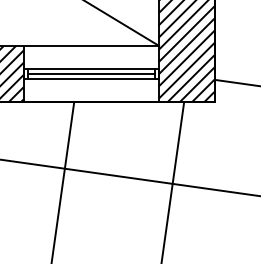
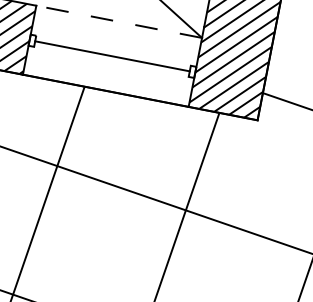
line: (91, 45) -> (119, 21), solid -> dashed
line: (91, 69) -> (113, 50), removed
line: (91, 78) -> (111, 61), removed

